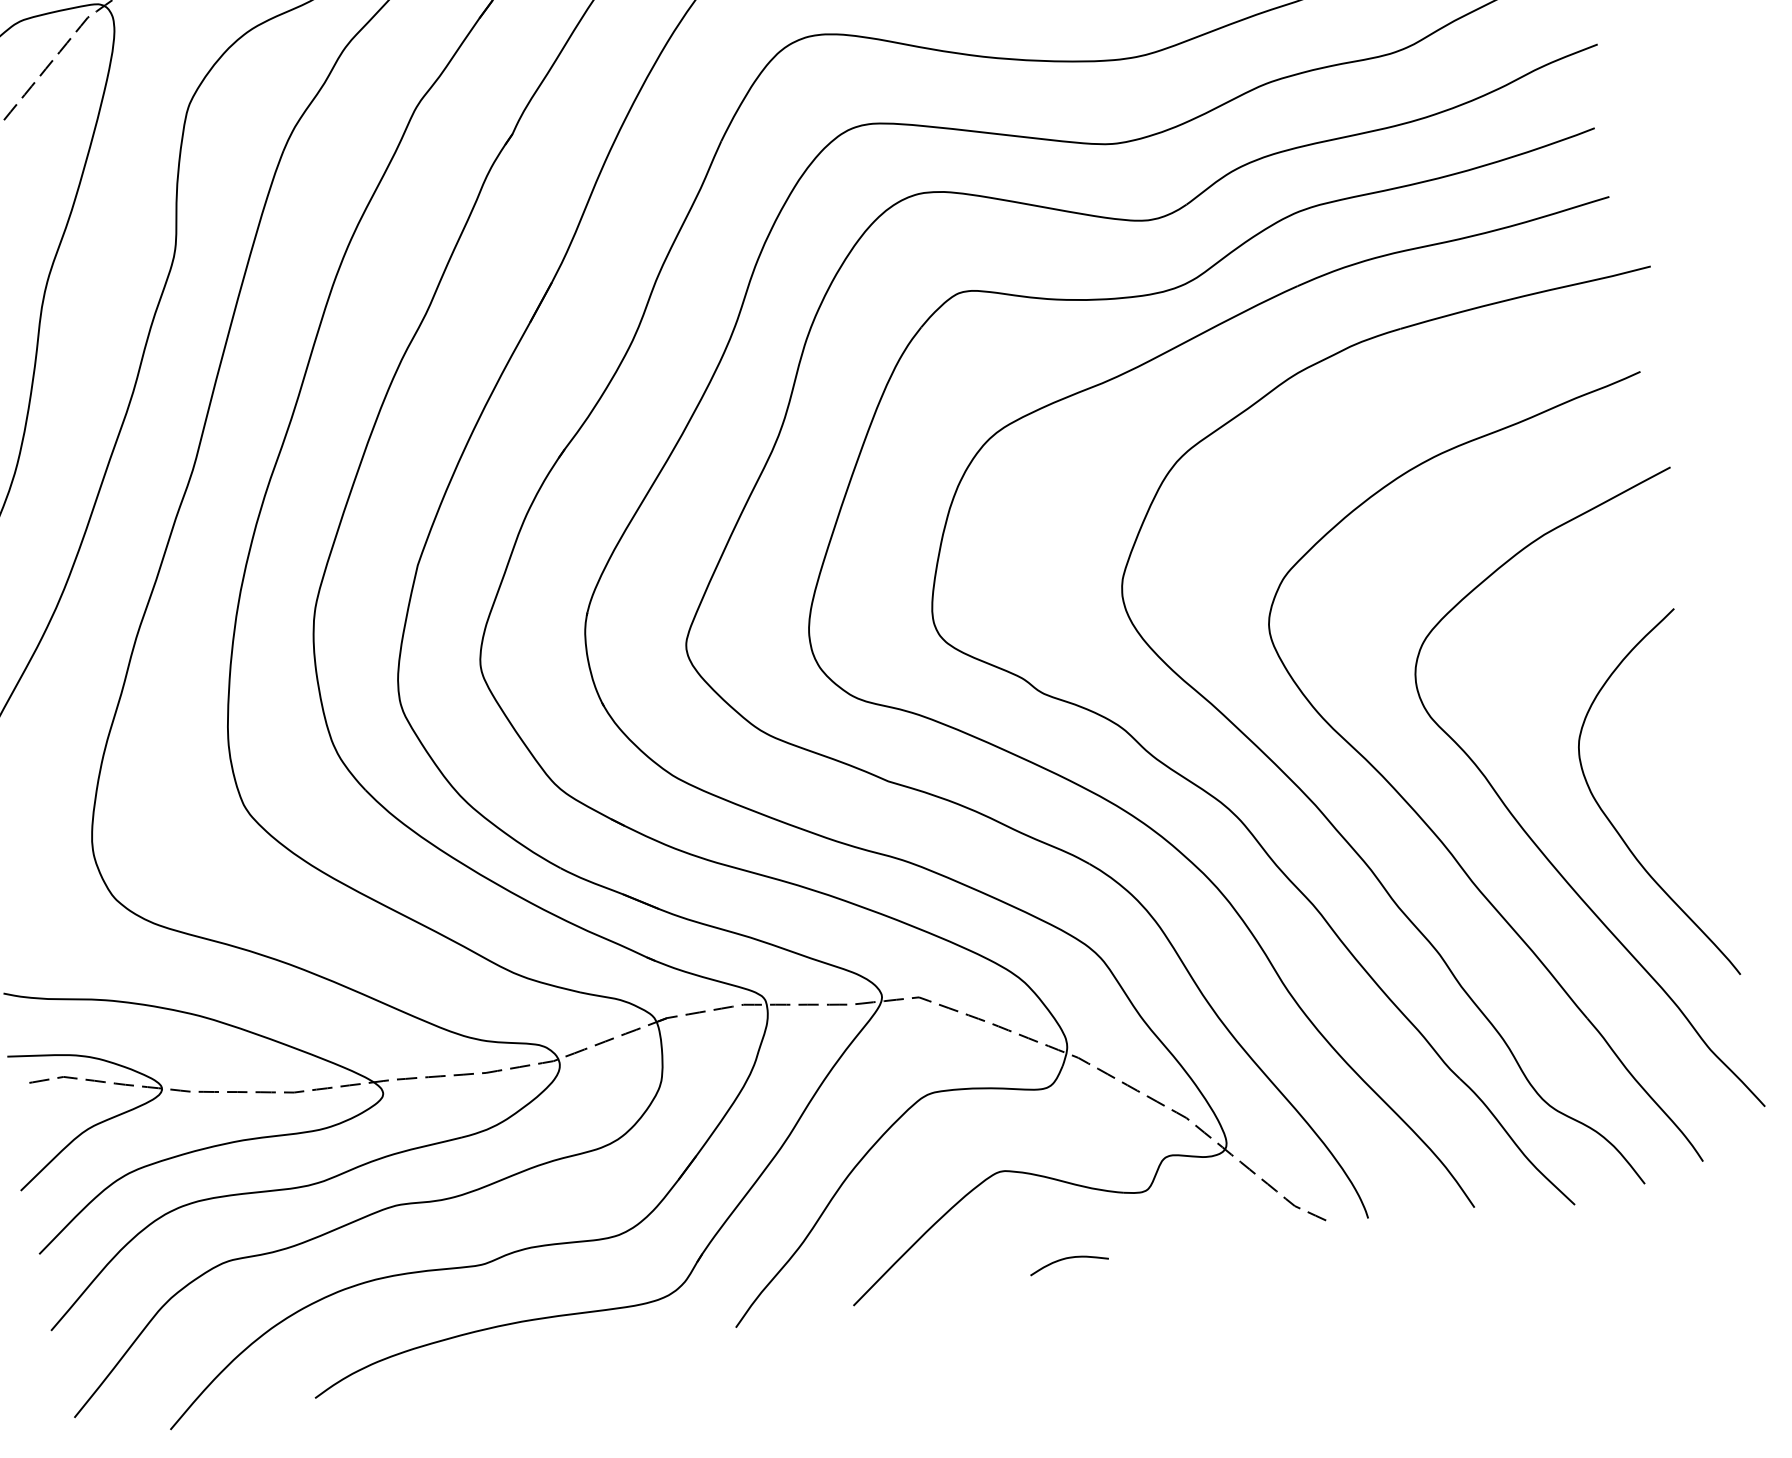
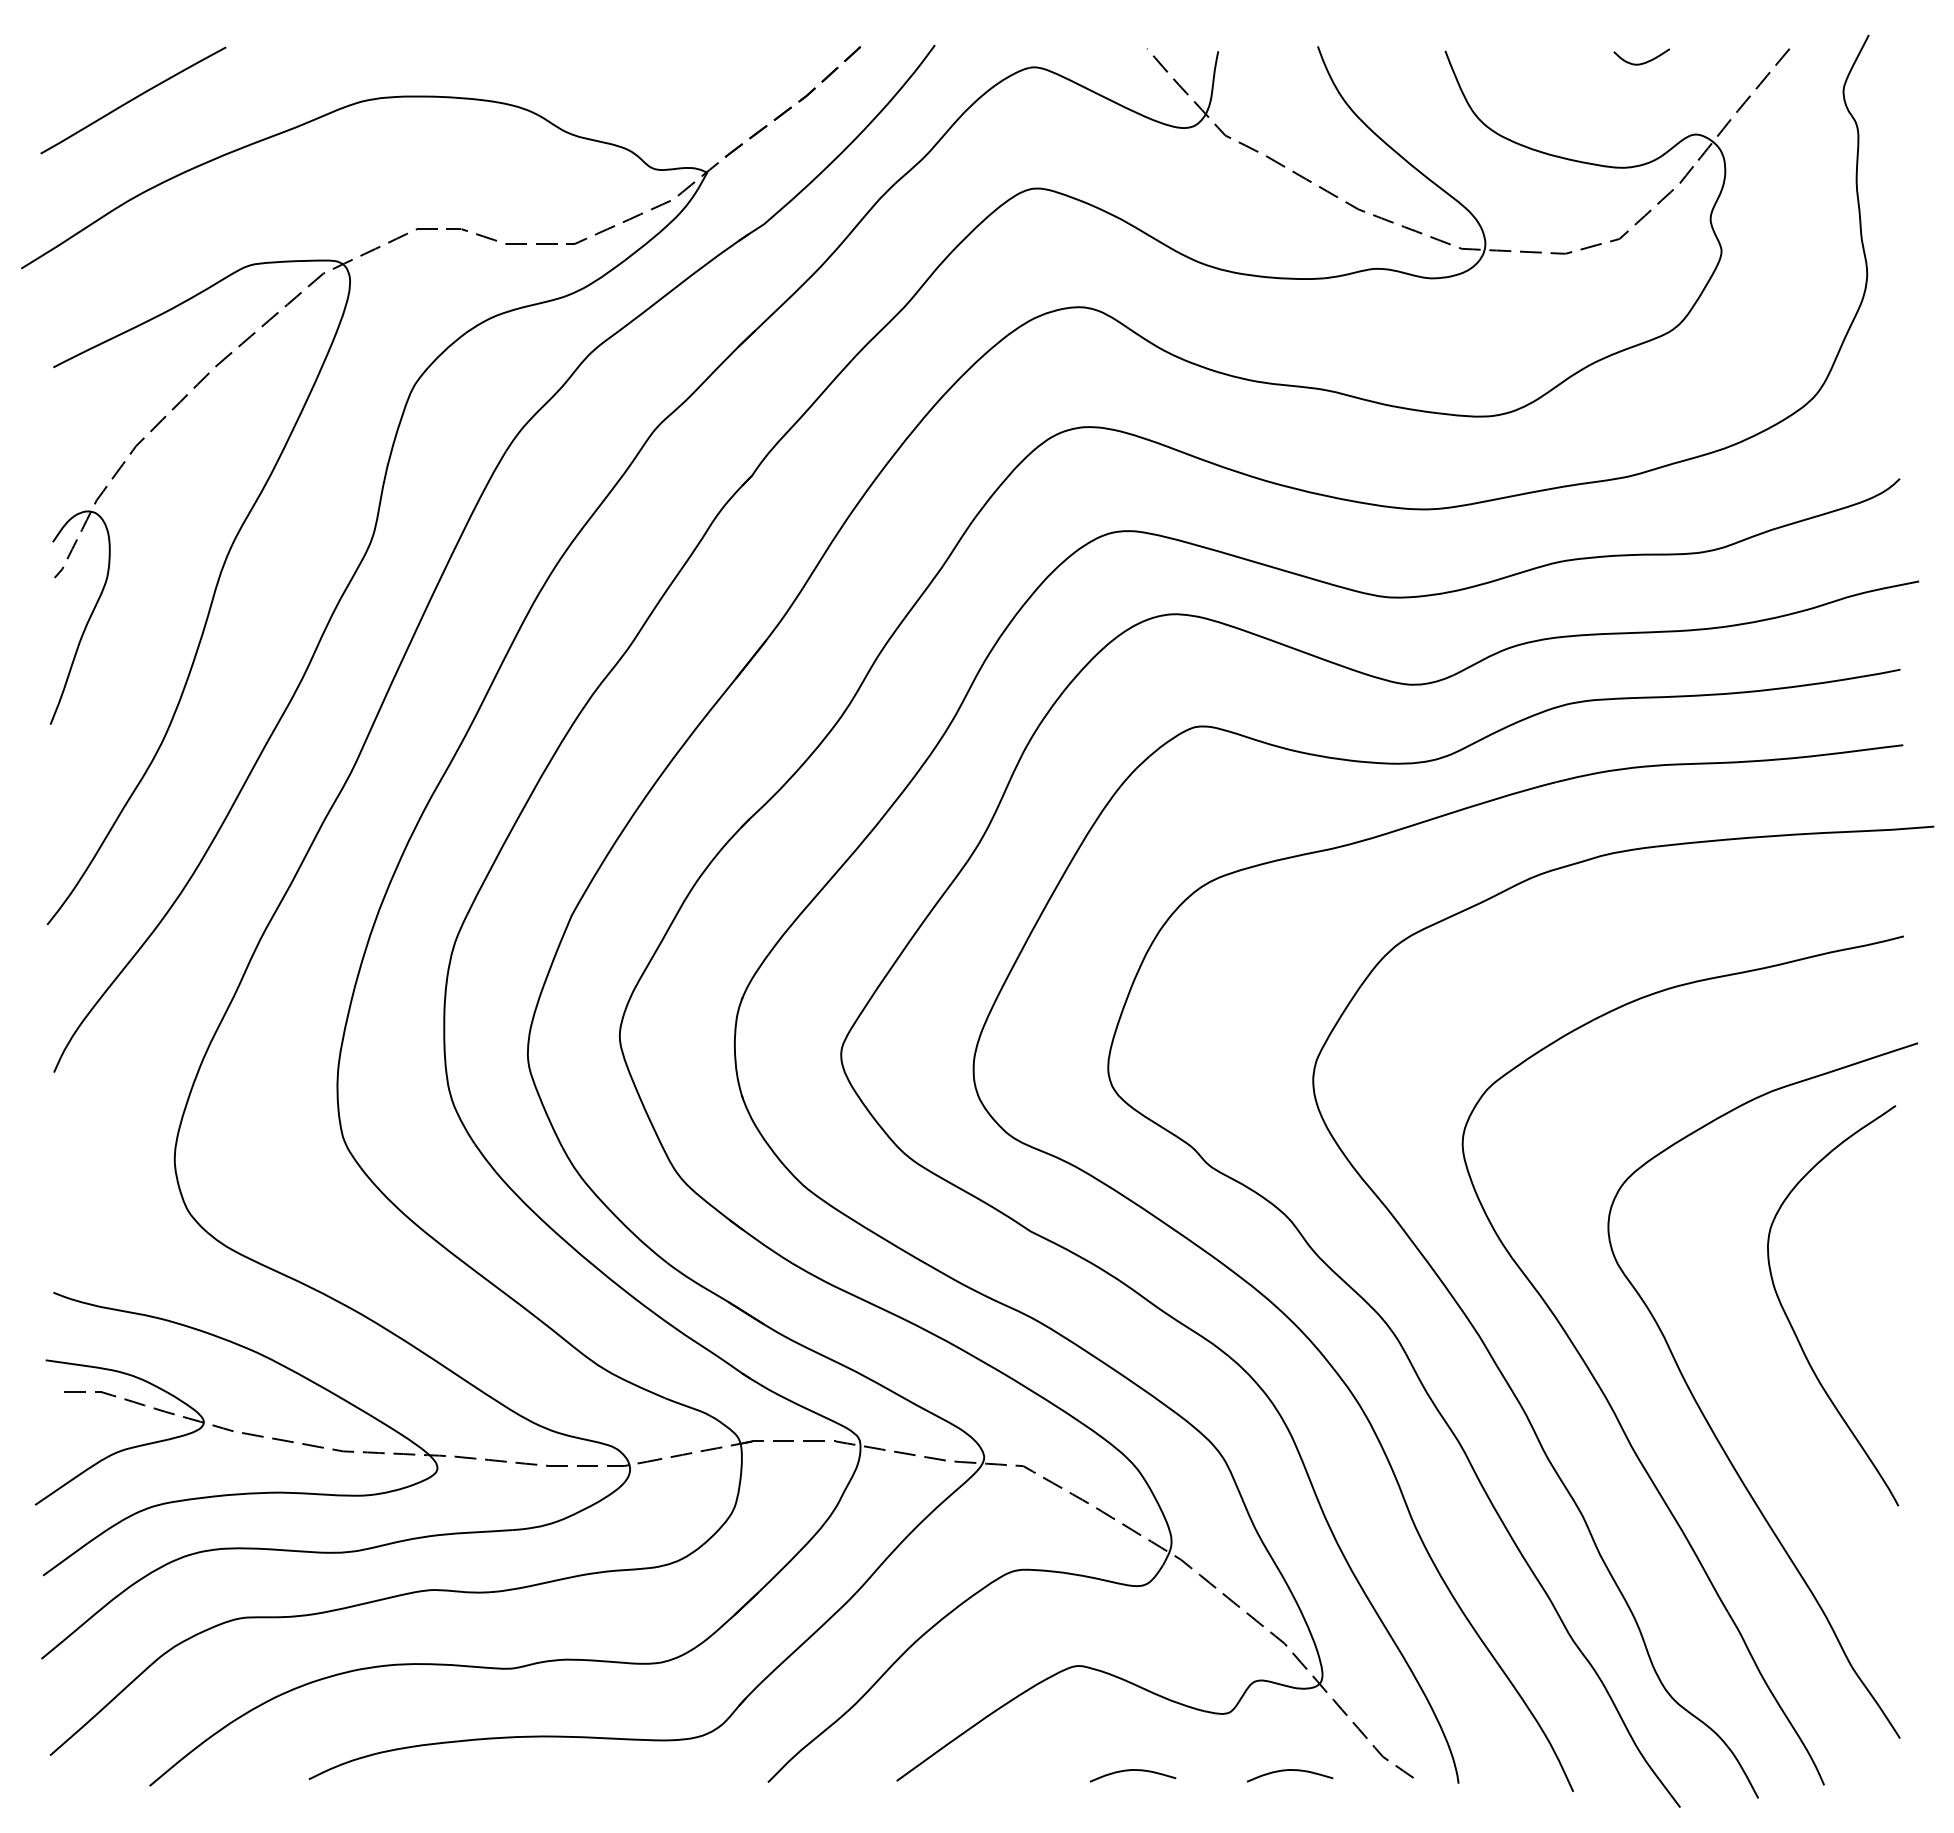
curve: (1614, 826) -> (1792, 1325), moved
curve: (1211, 1233) -> (1289, 1770), added

